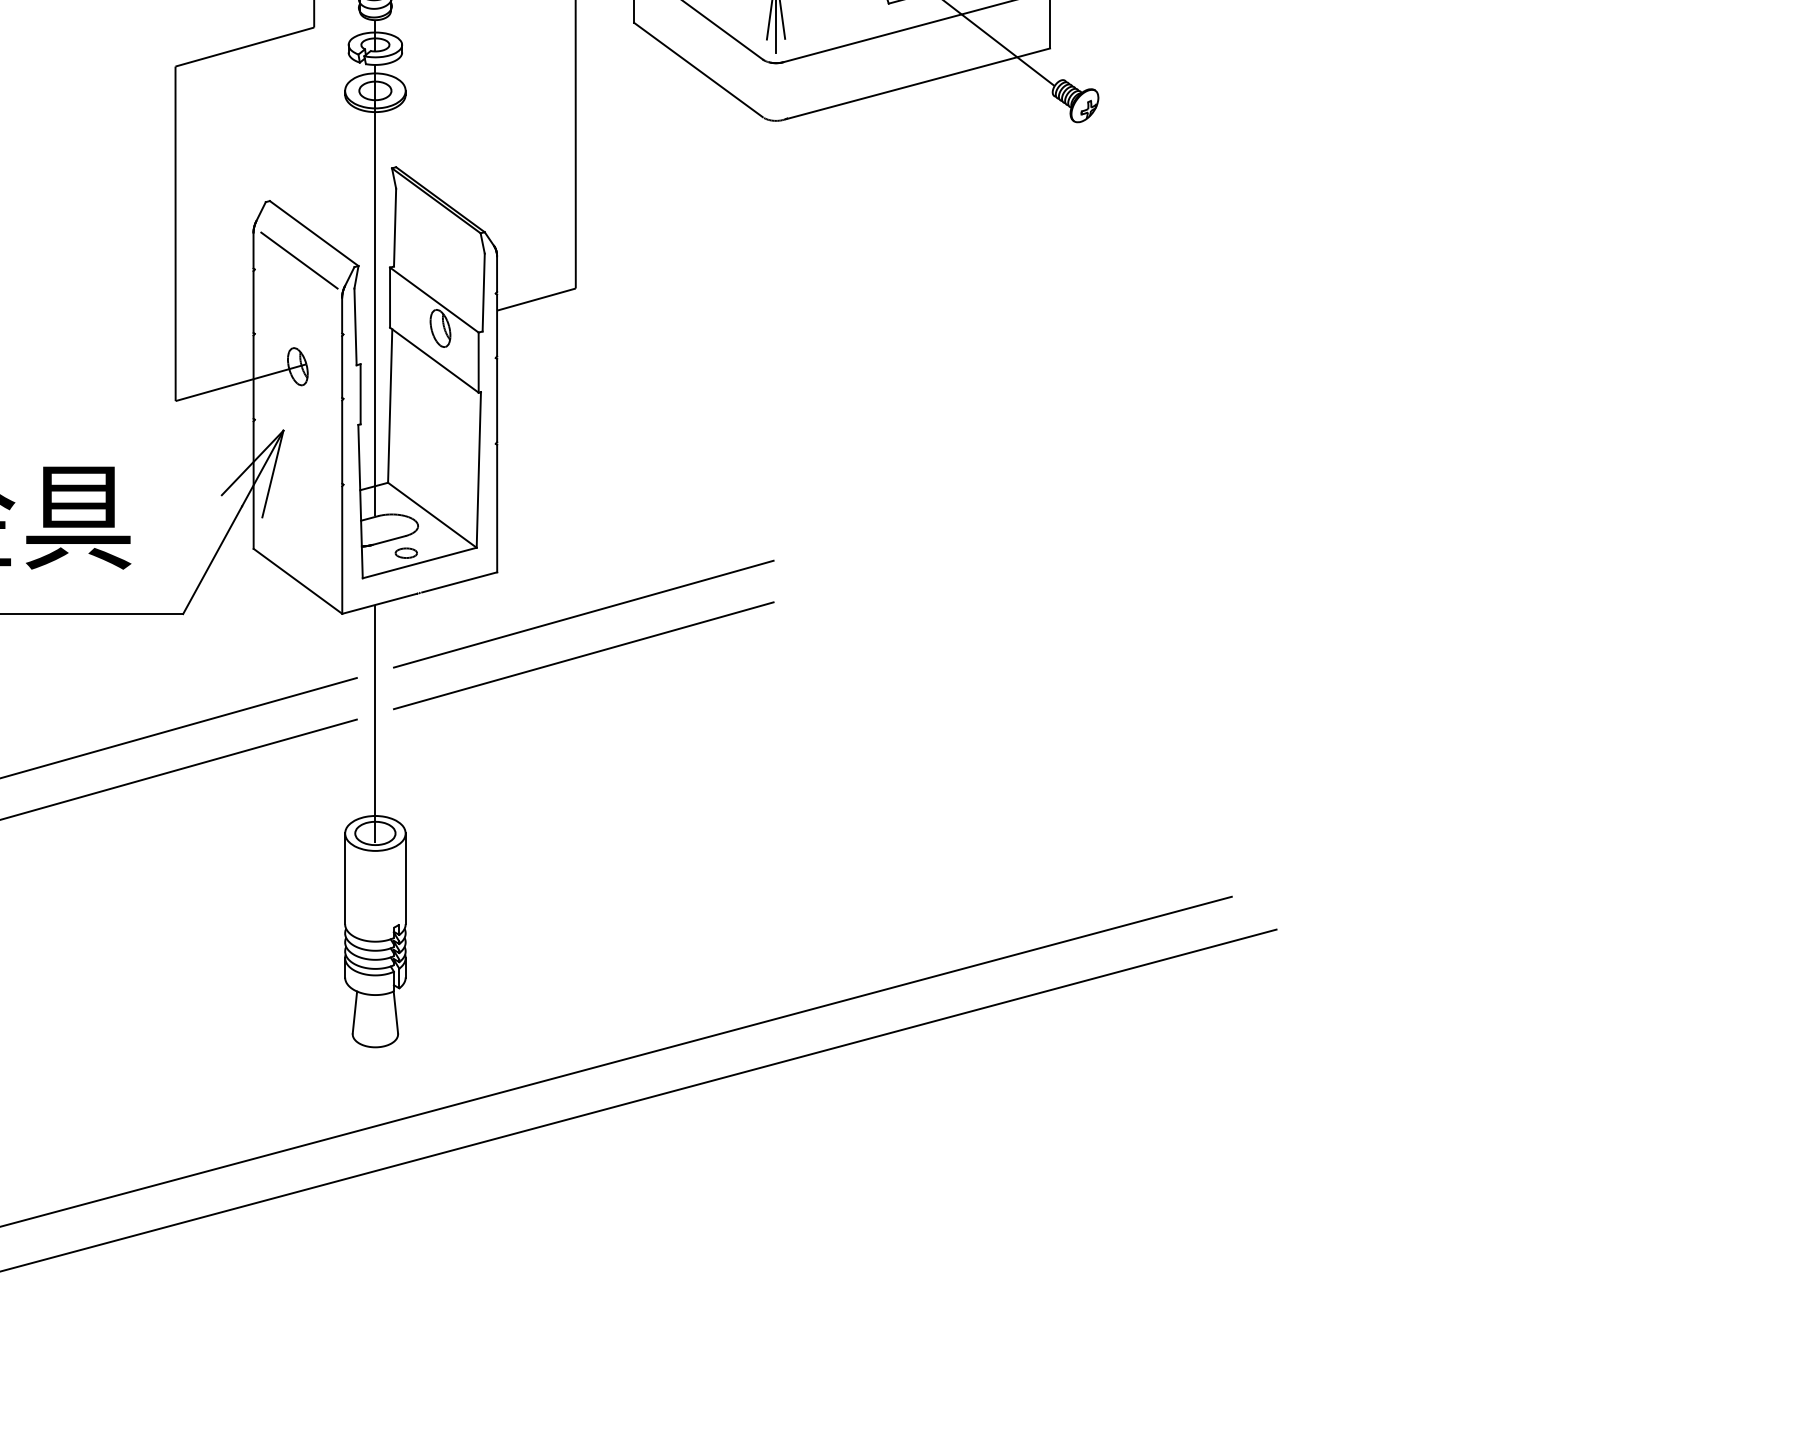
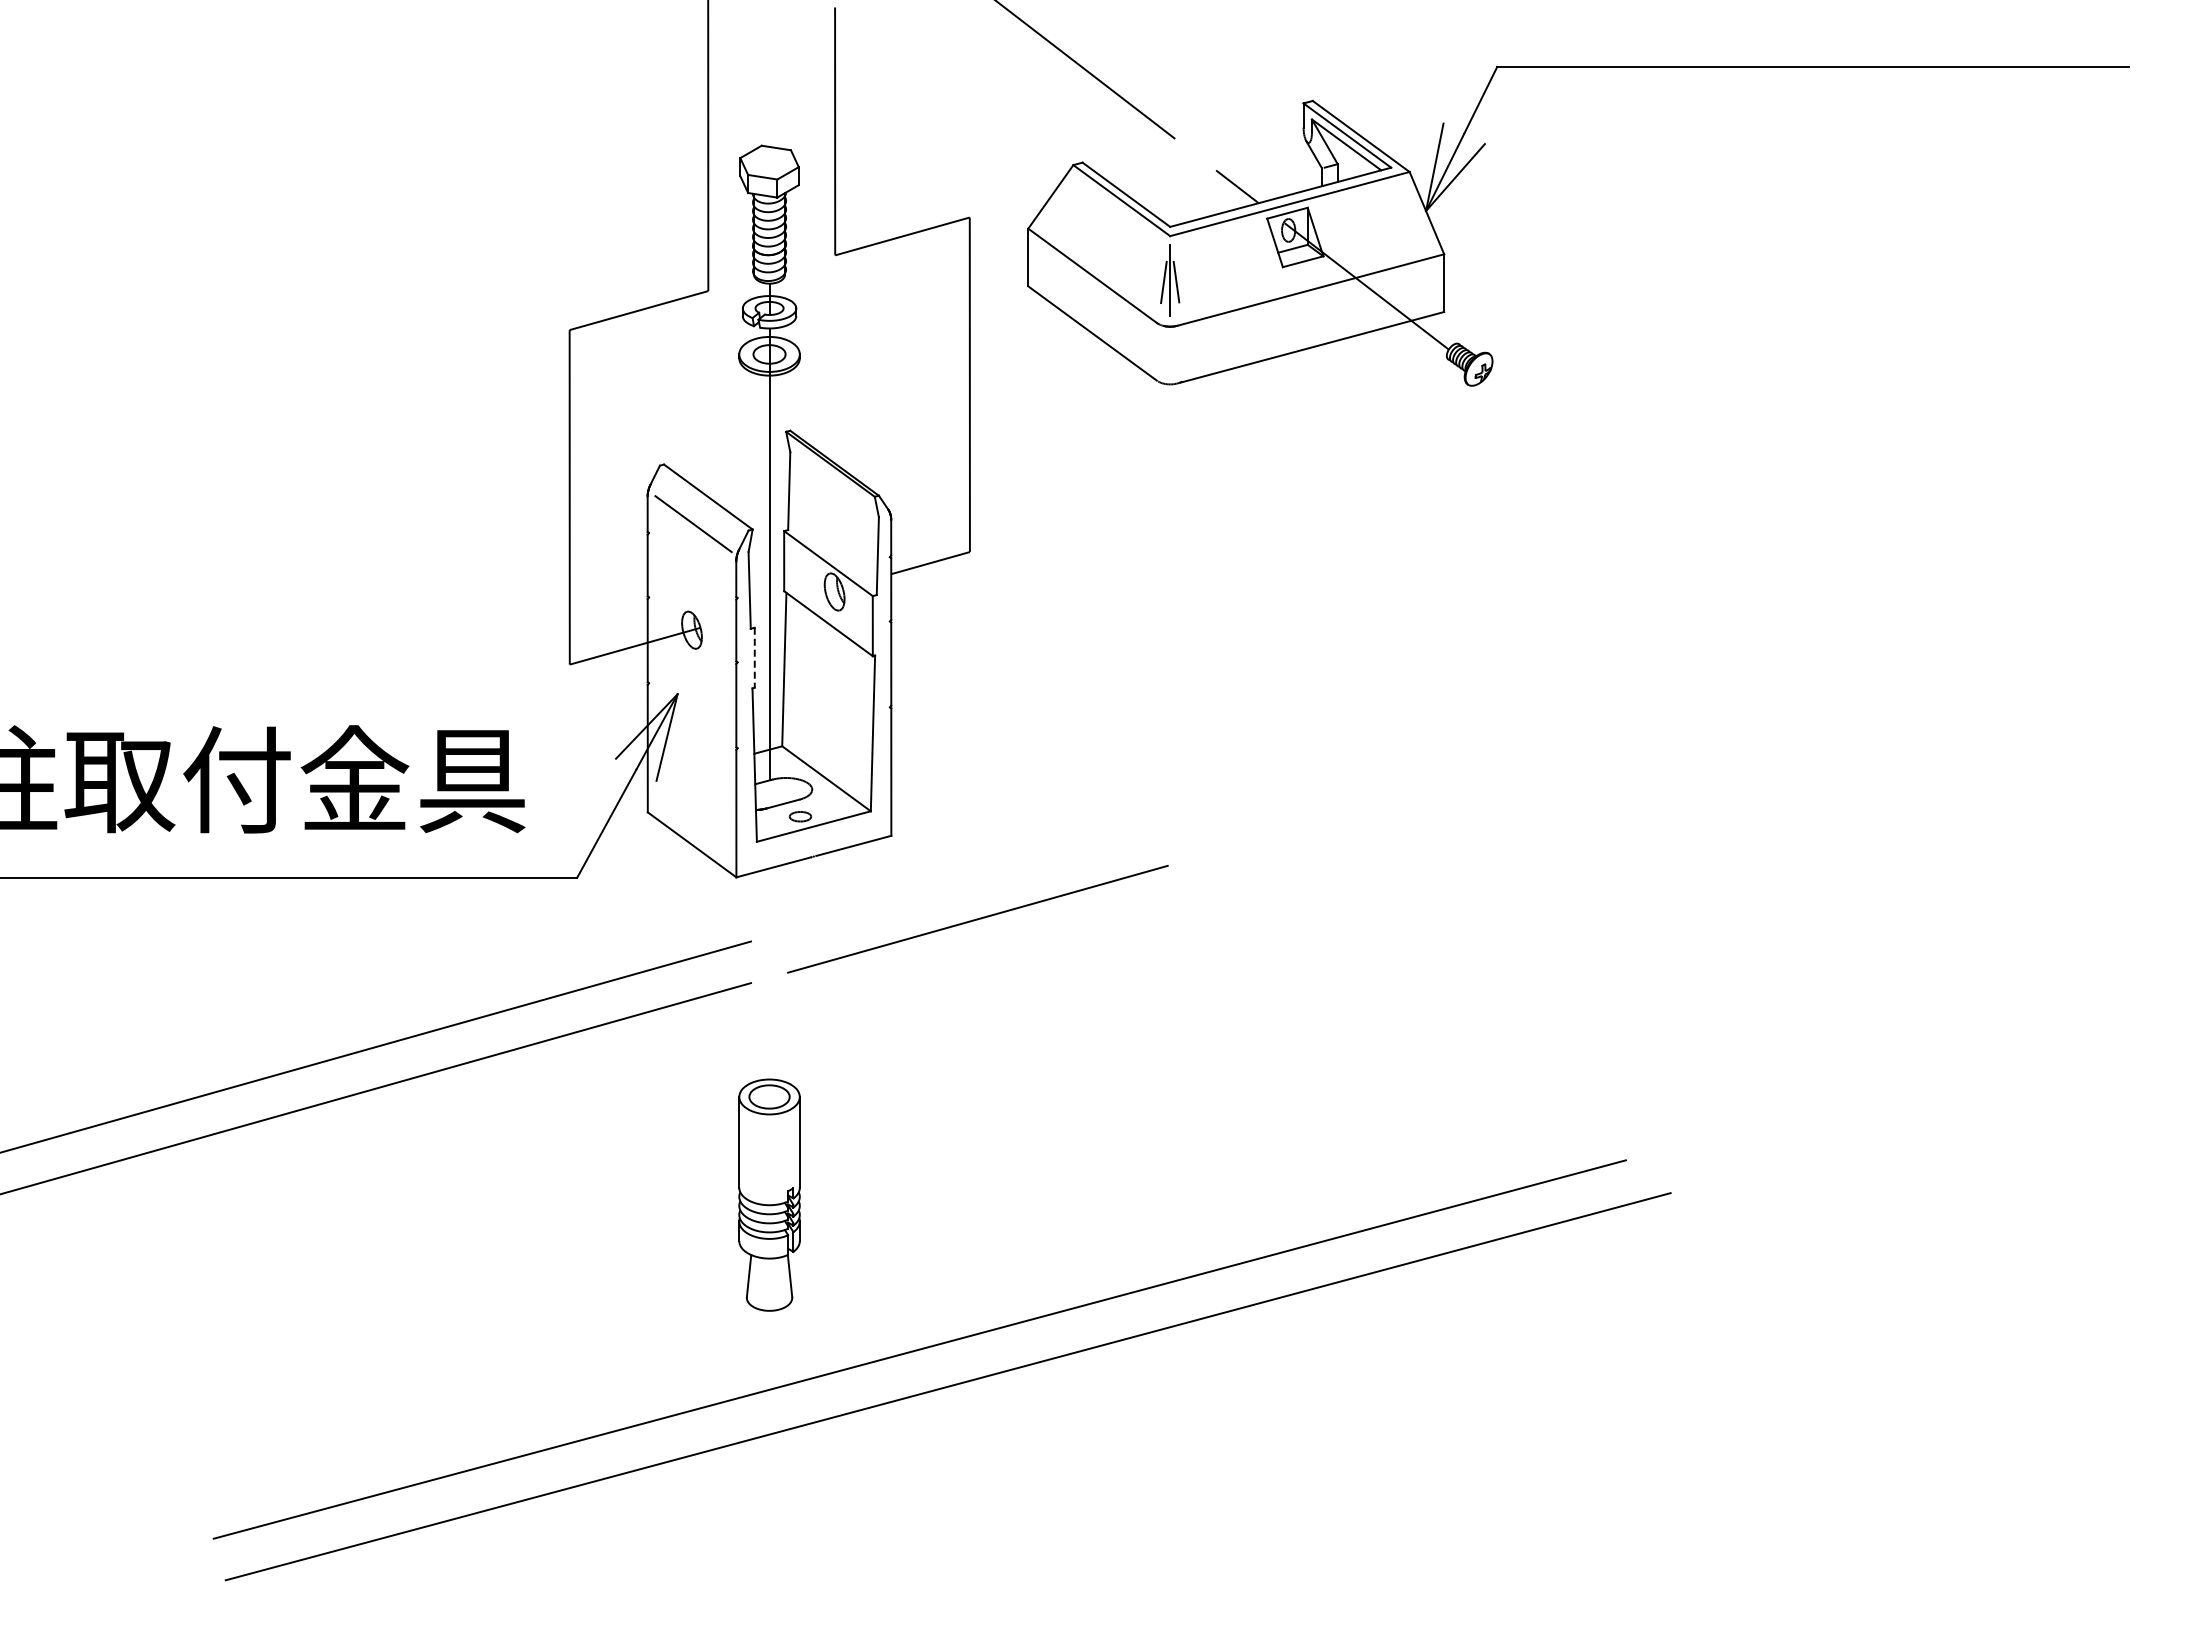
line: (360, 394) -> (754, 658), solid -> dashed
line: (583, 613) -> (977, 877), removed
line: (375, 723) -> (769, 987), removed

